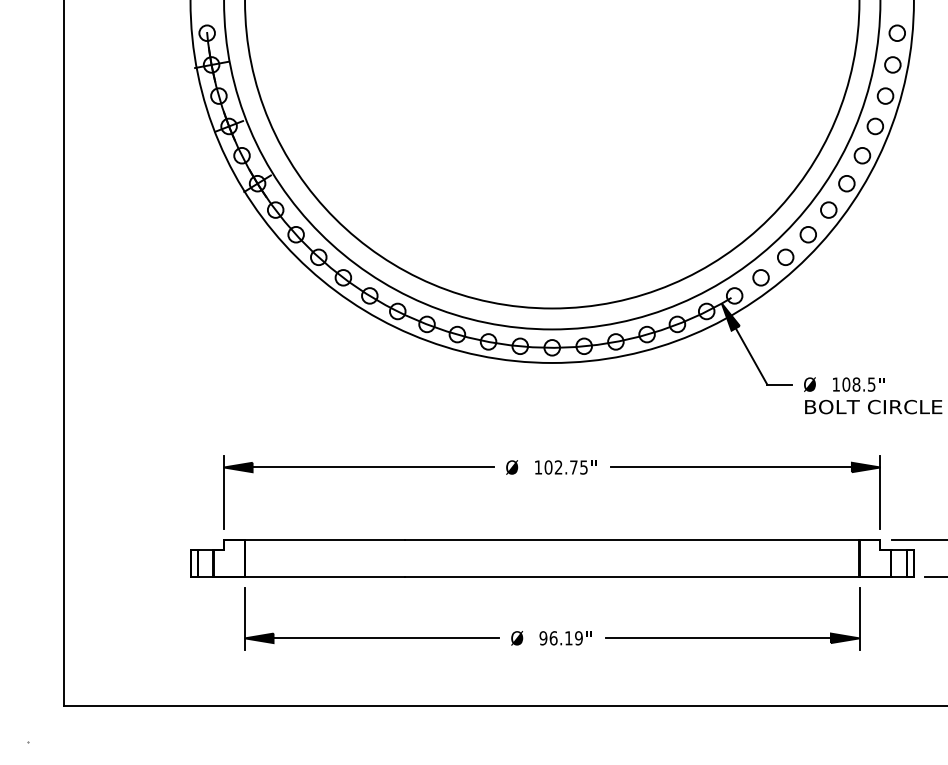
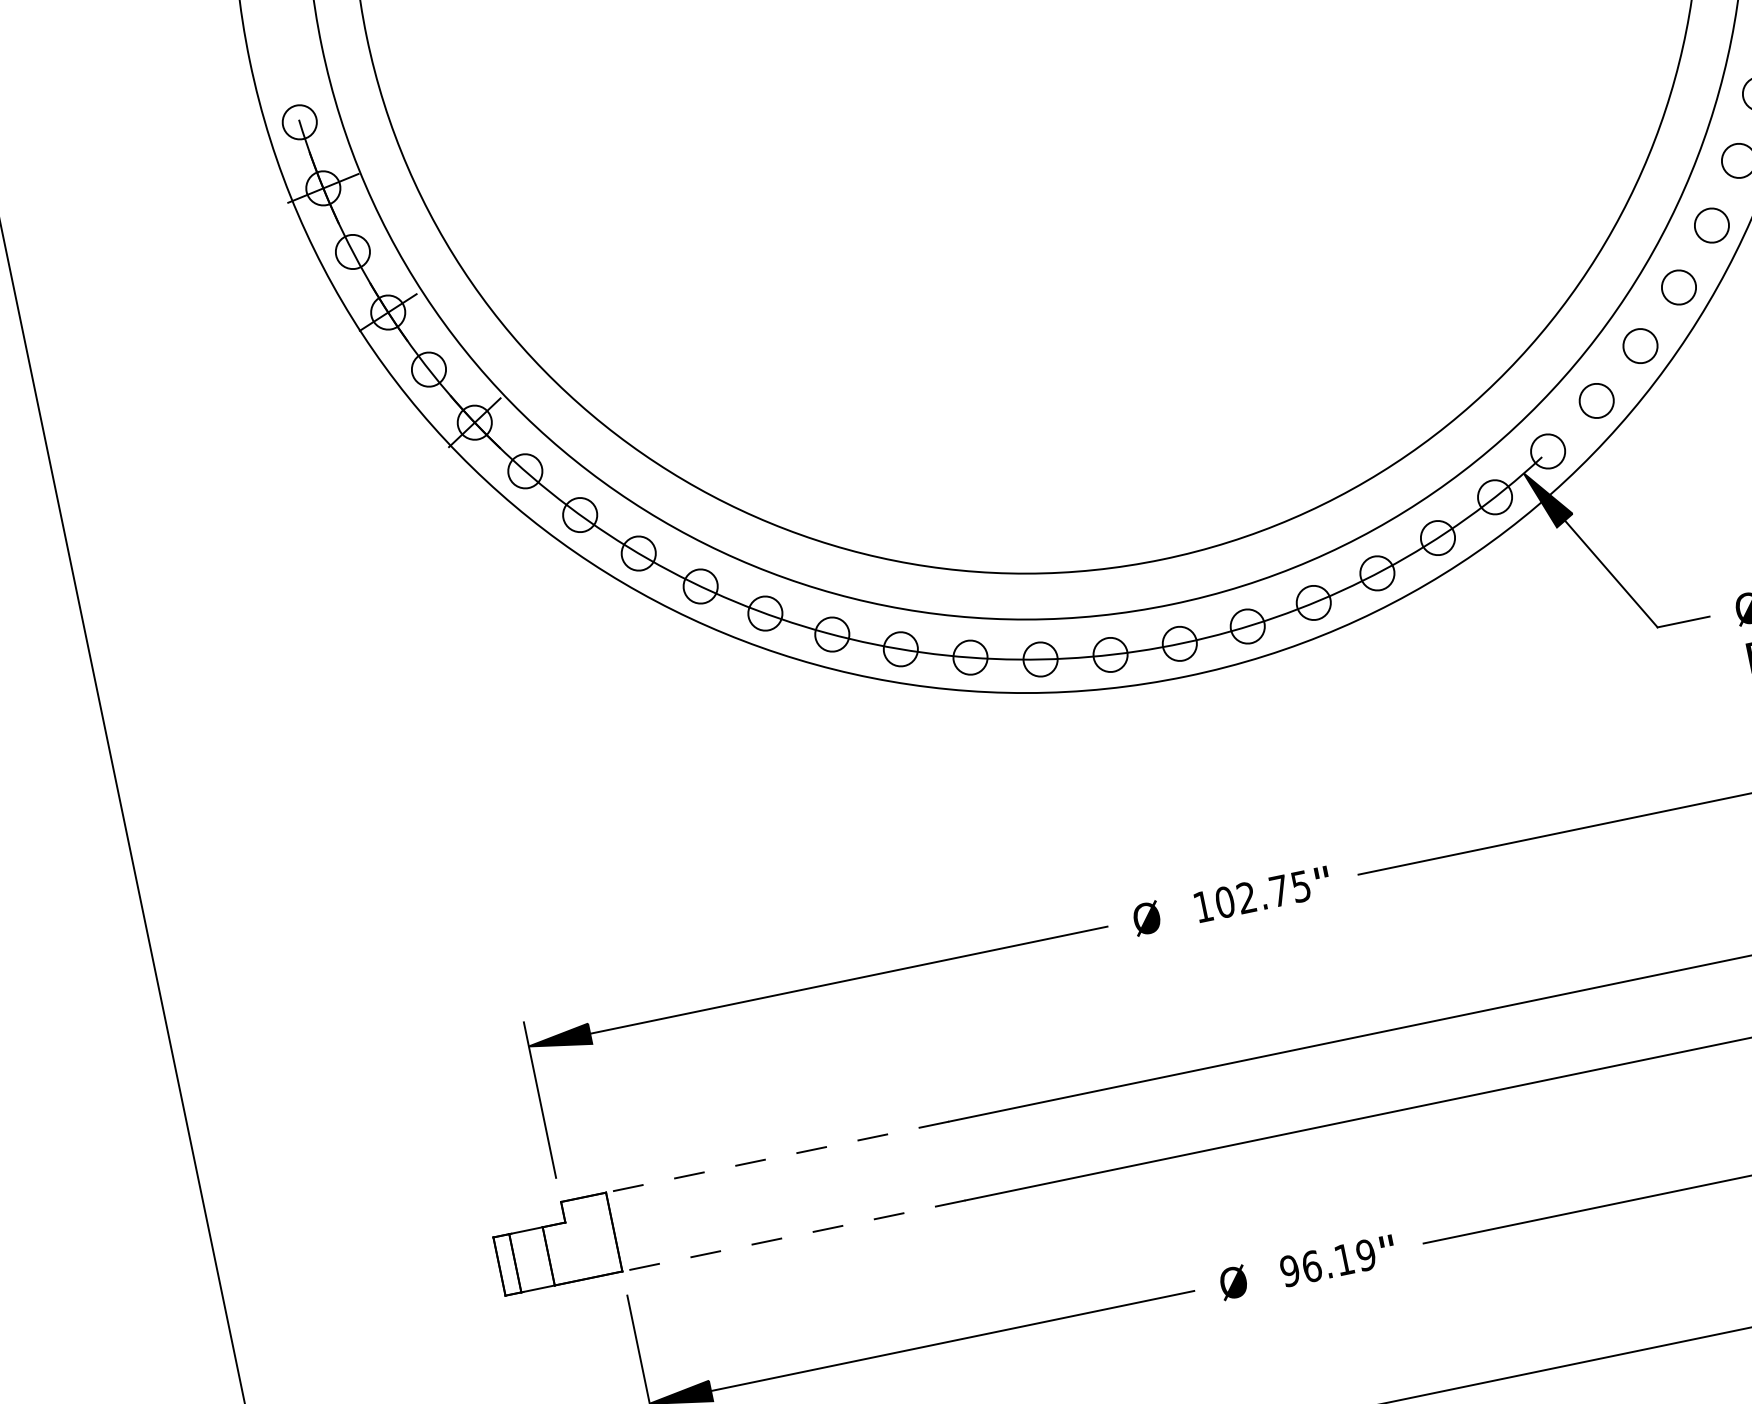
line: (324, 539) -> (776, 1156), solid -> dashed
line: (324, 576) -> (792, 1235), solid -> dashed

